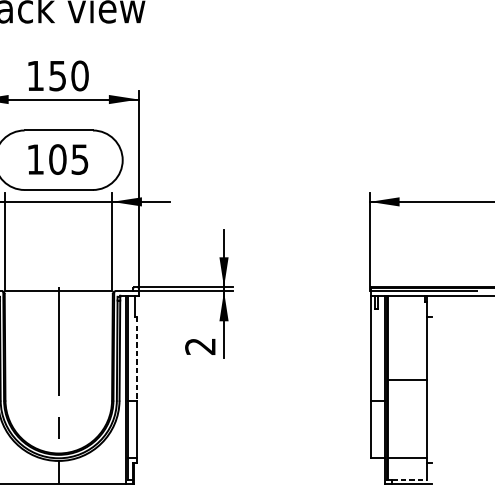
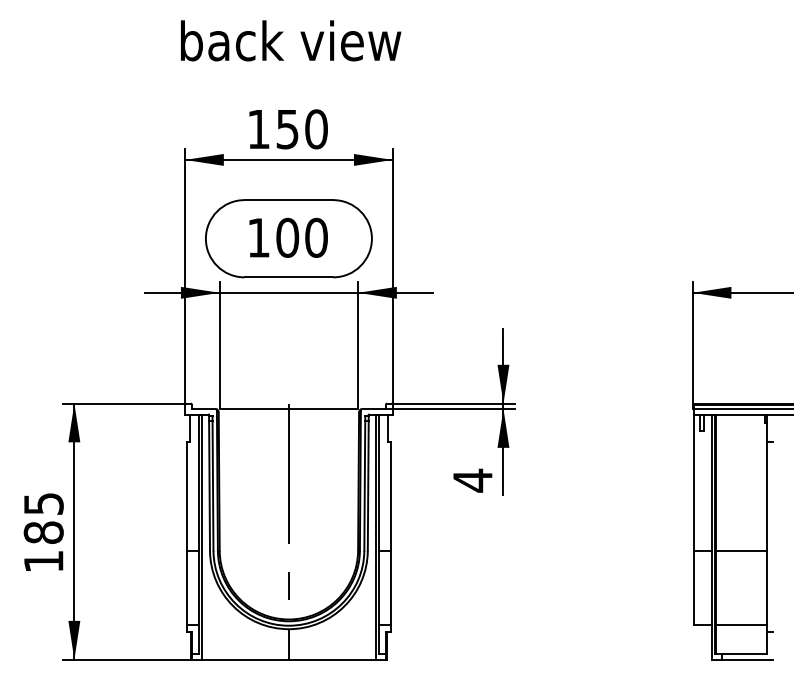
text: (80, 159) -> (316, 237), 105 -> 100
text: (200, 346) -> (472, 480), 2 -> 4
line: (137, 359) -> (390, 497), dashed -> solid
line: (407, 379) -> (741, 550), moved
line: (409, 480) -> (744, 654), dashed -> solid

